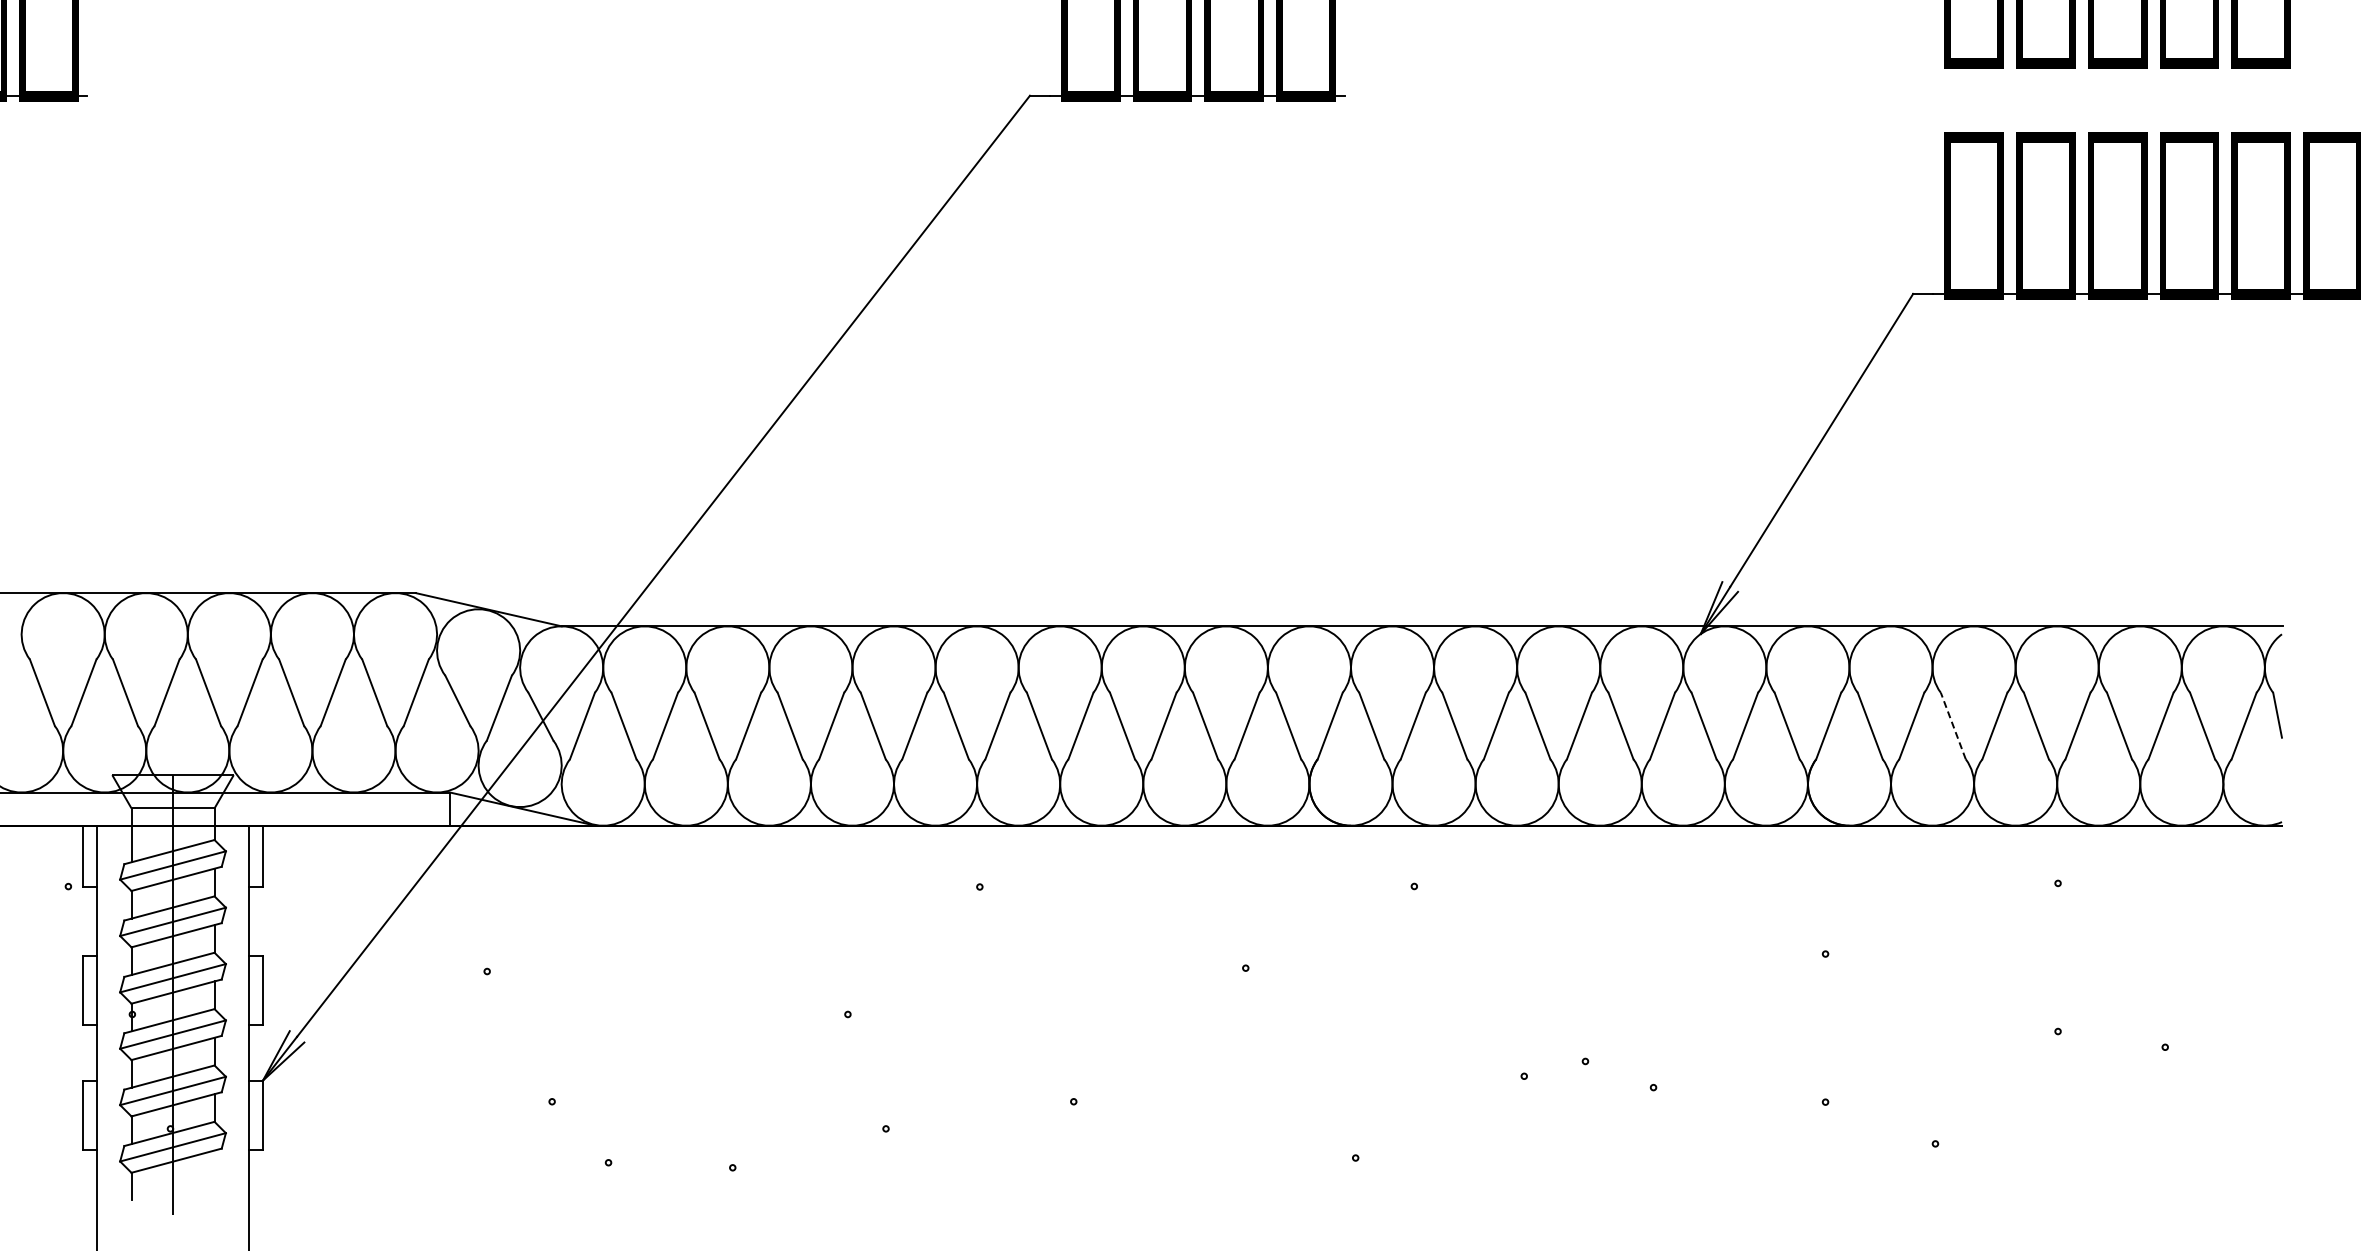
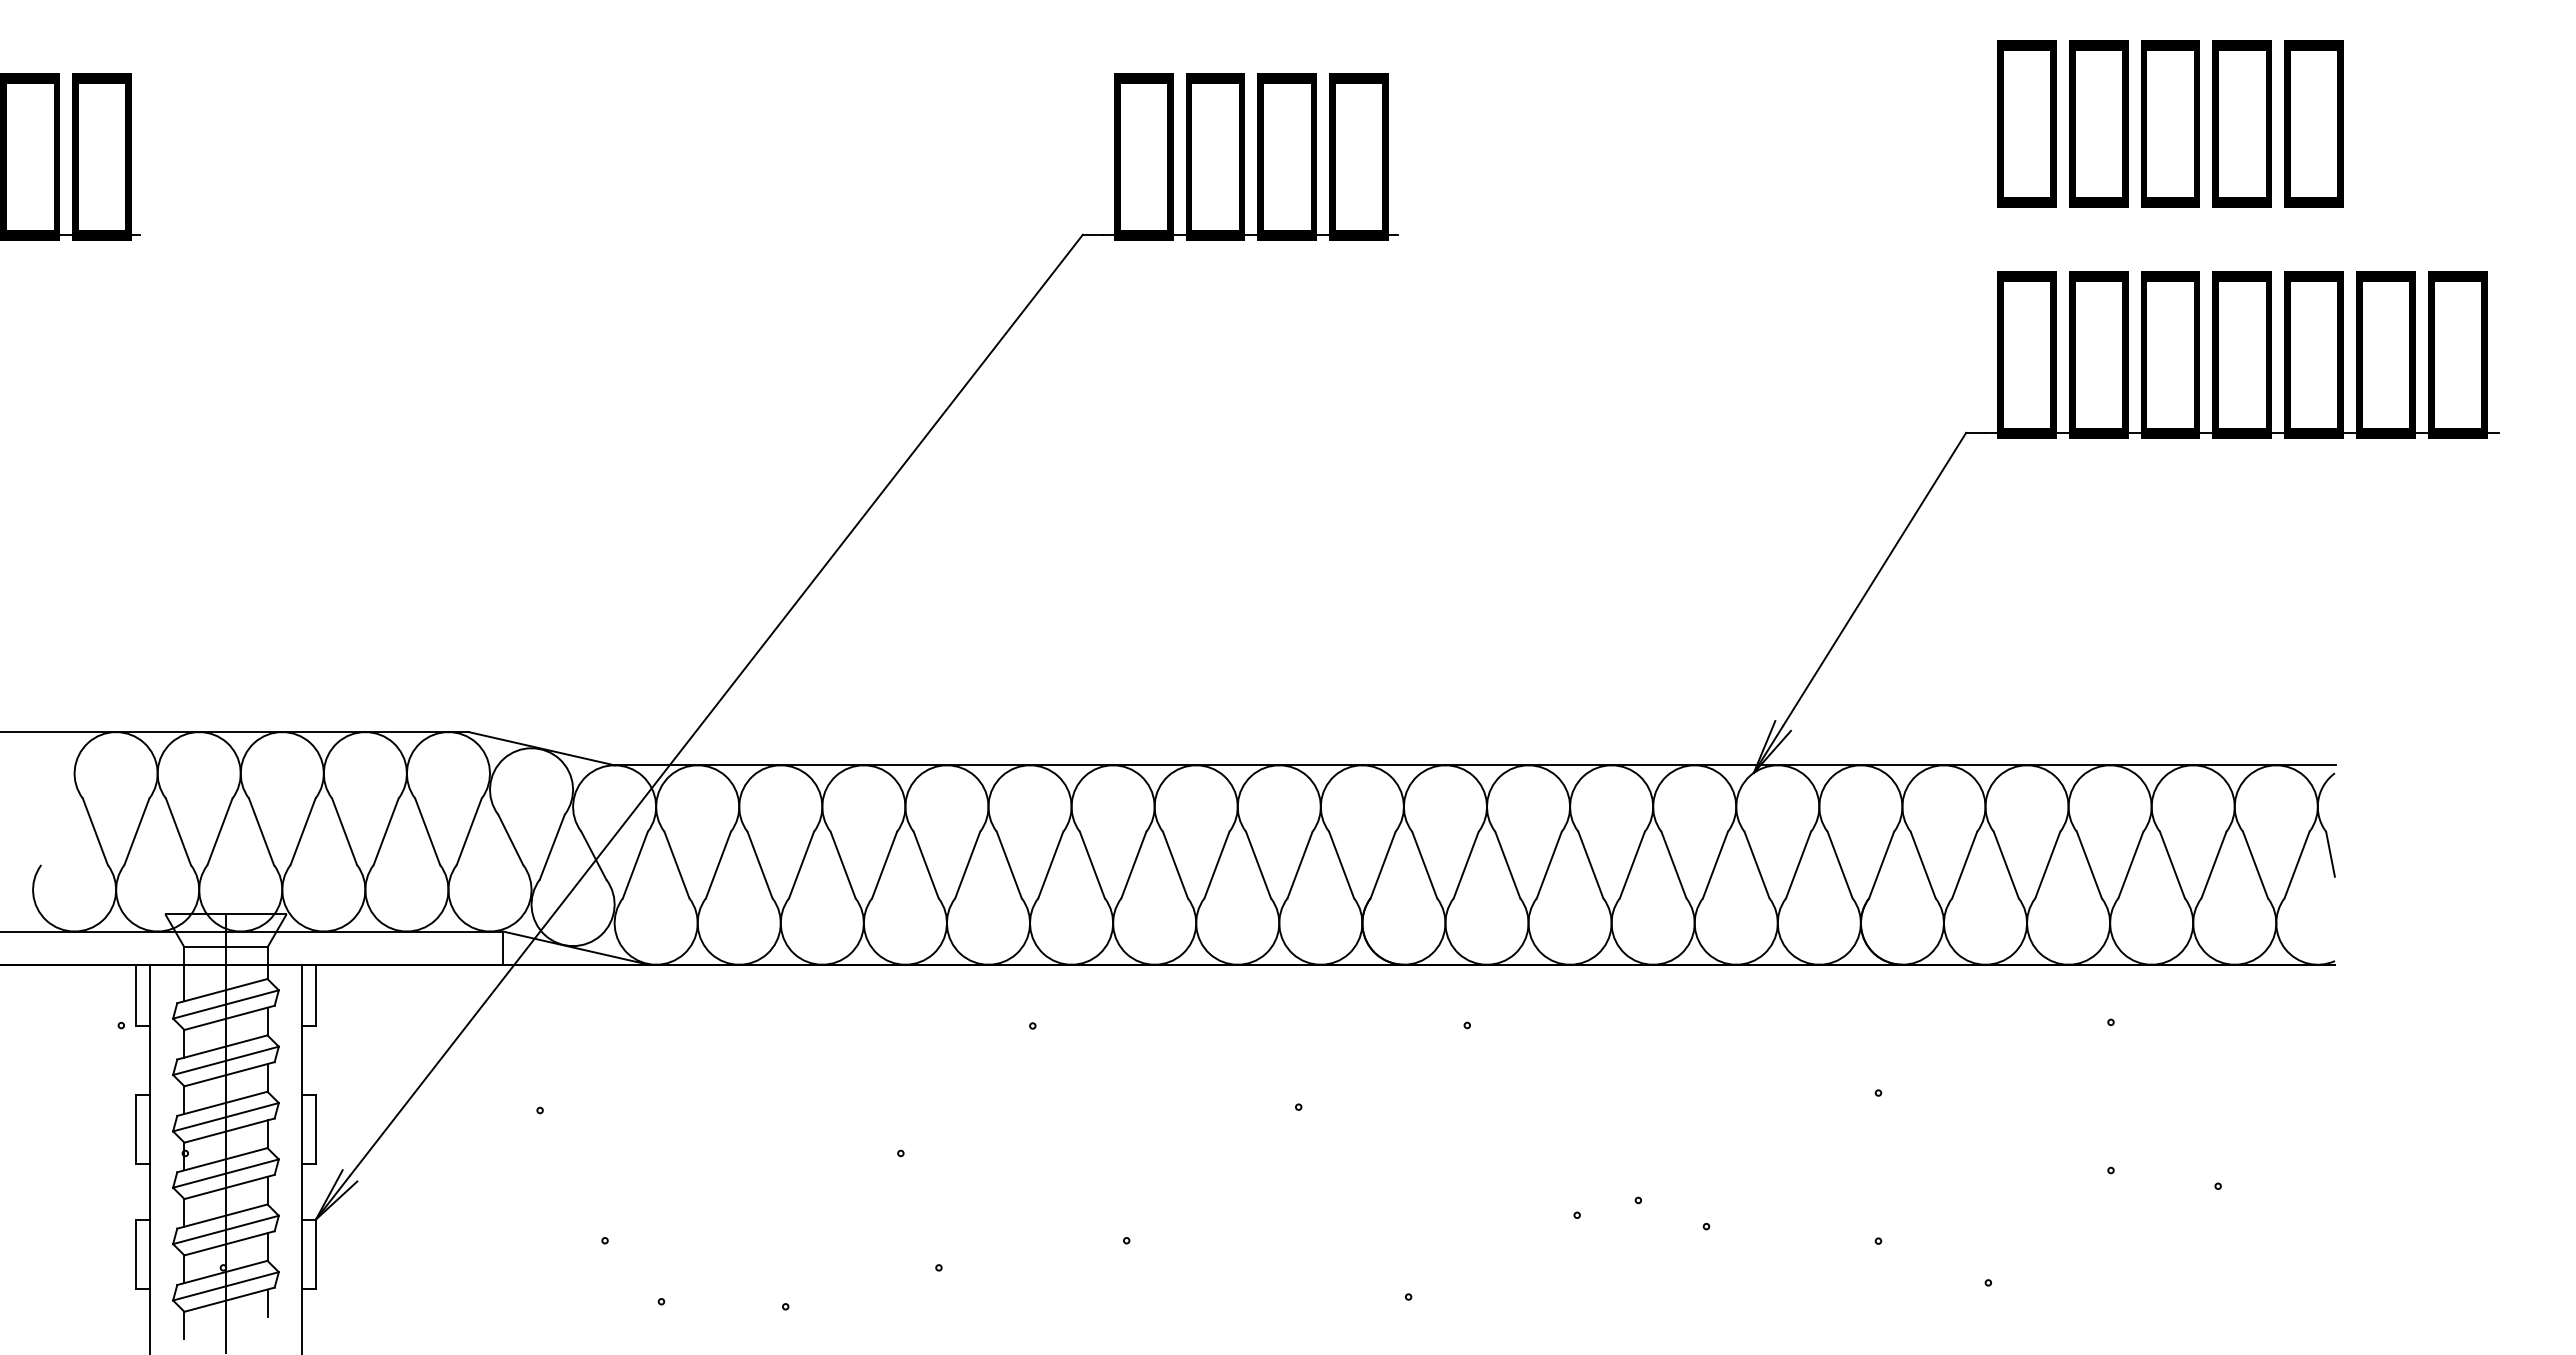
line: (1953, 725) -> (2006, 864), dashed -> solid
line: (214, 1164) -> (267, 1303), added

